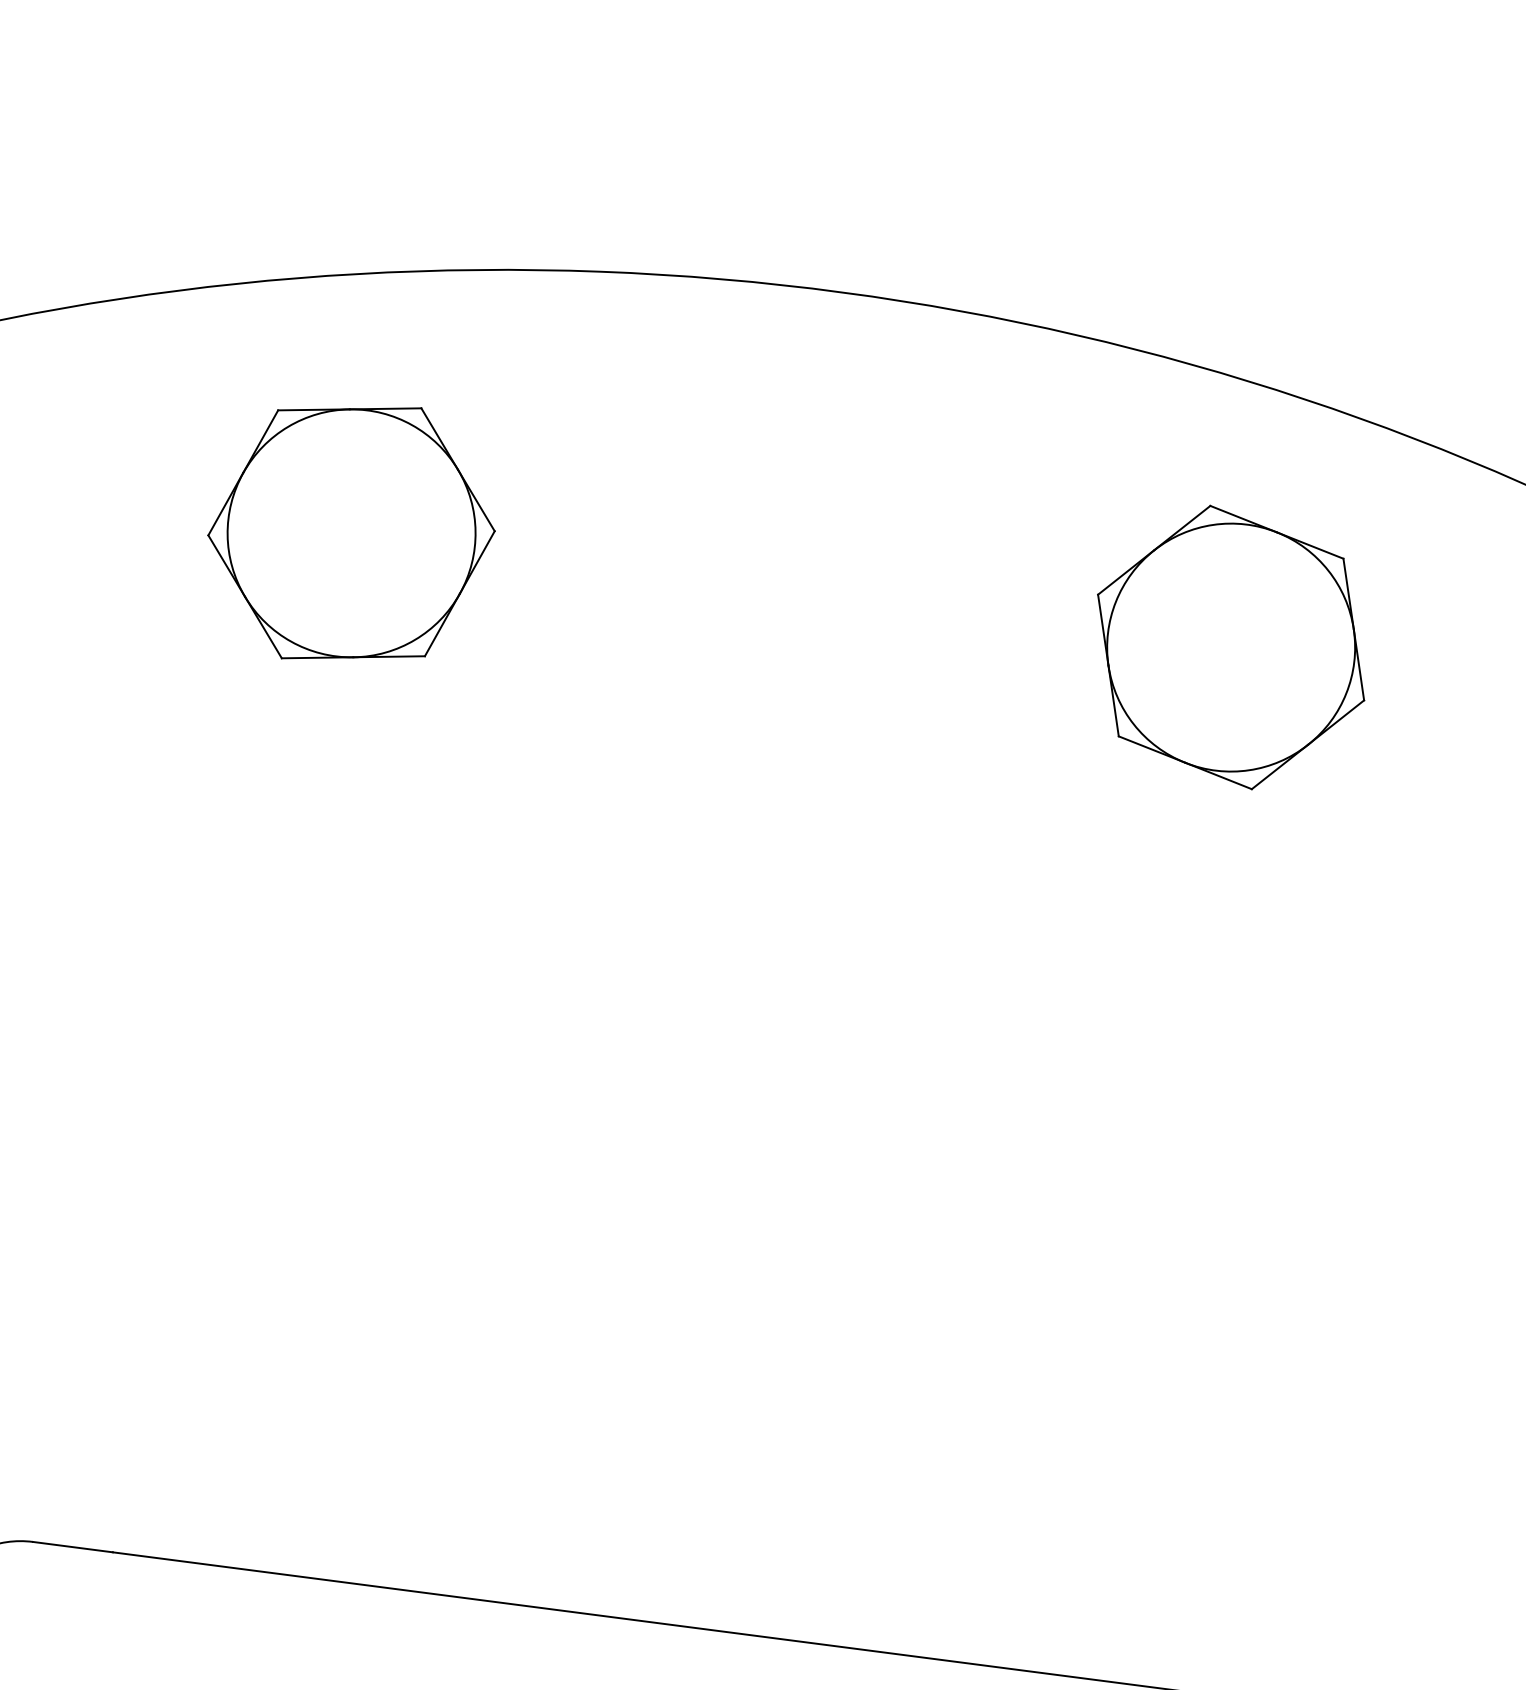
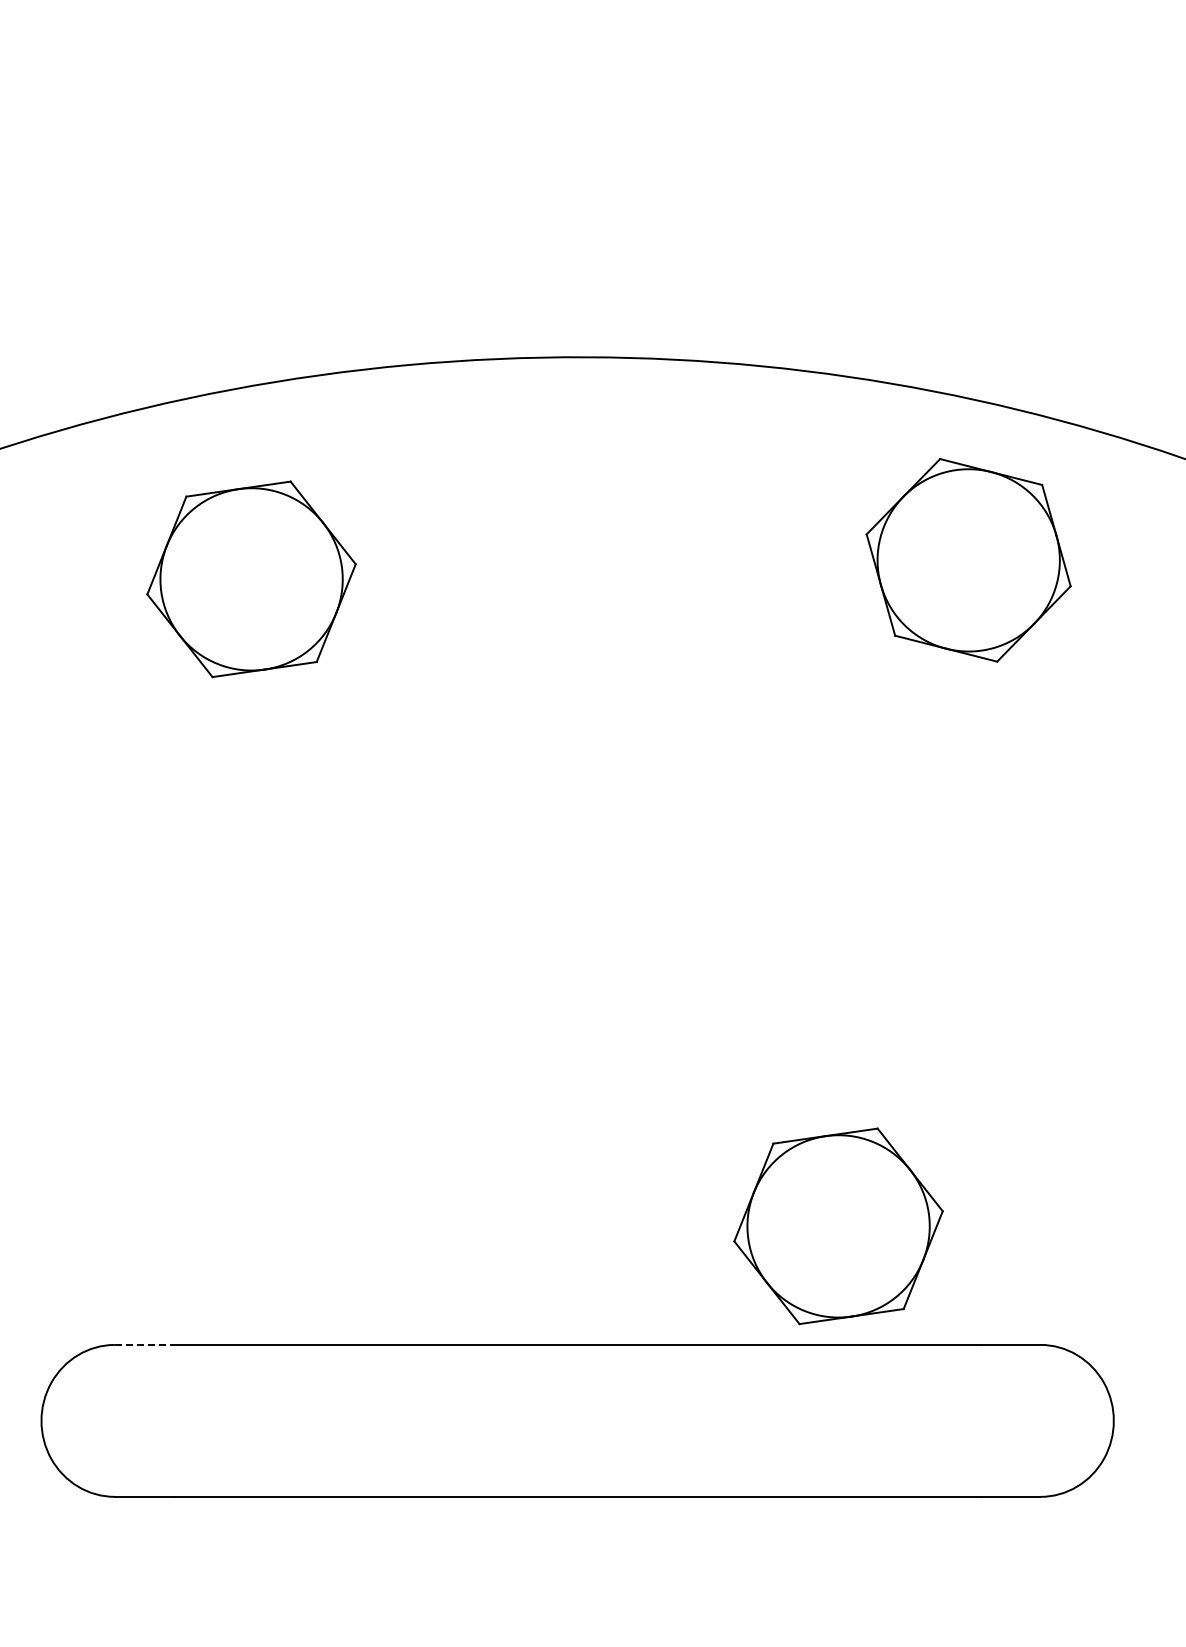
part: (1230, 647) -> (968, 560), moved
part: (1029, 1508) -> (838, 1226), added
line: (73, 1546) -> (144, 1344), solid -> dashed

